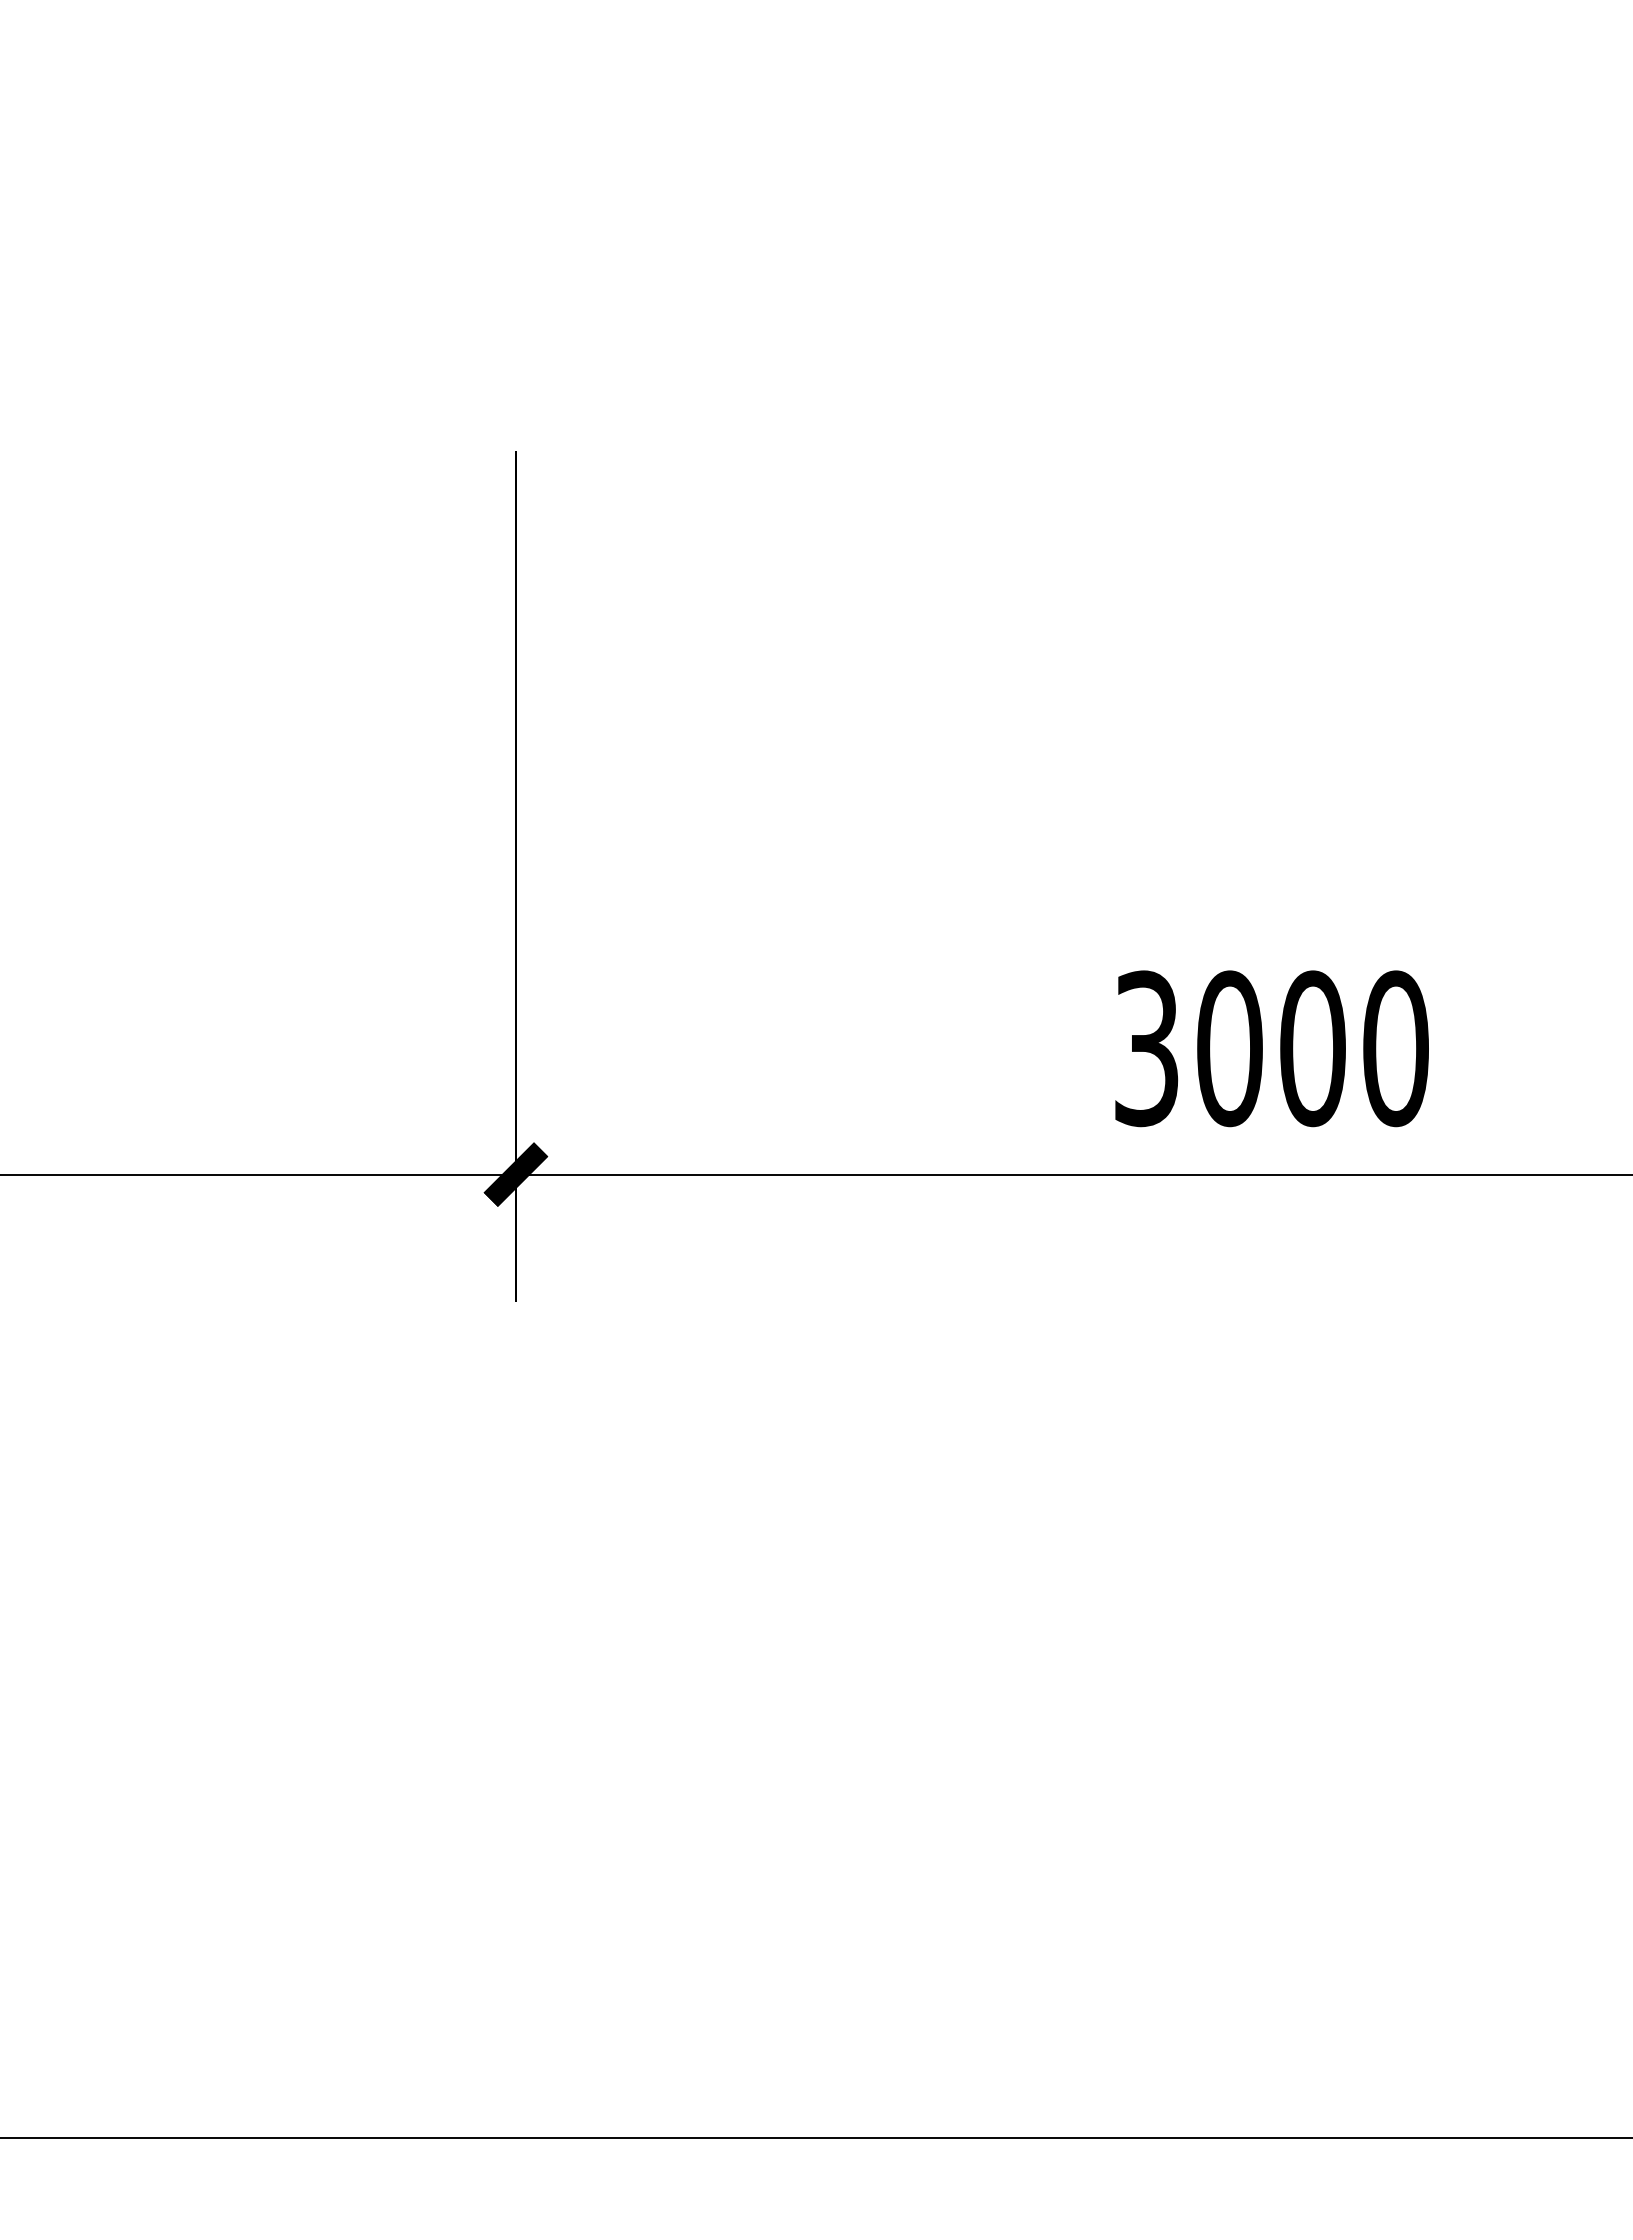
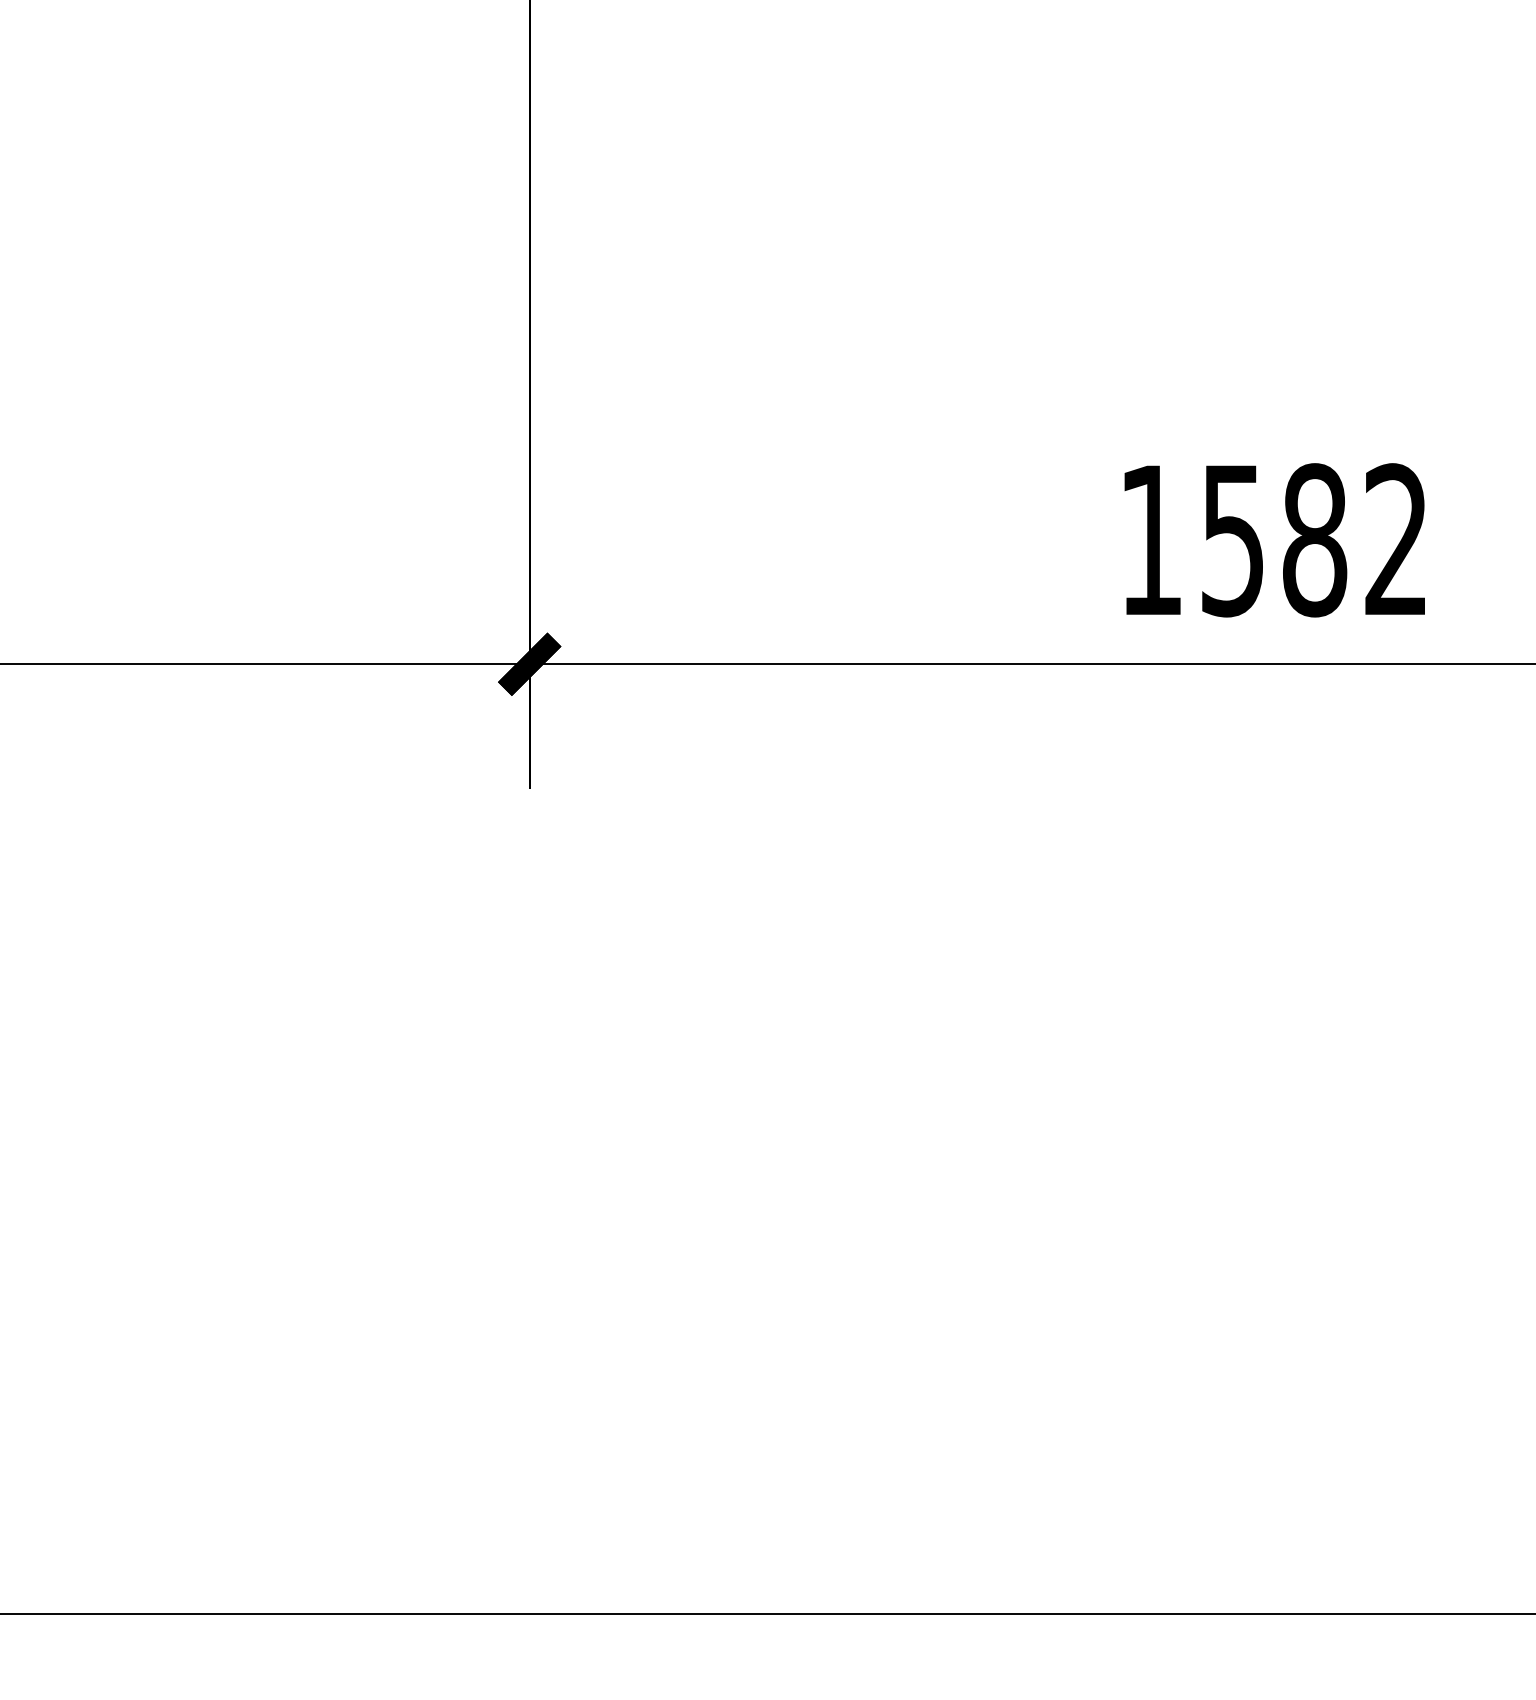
text: (1271, 1048) -> (1274, 540), 3000 -> 1582

